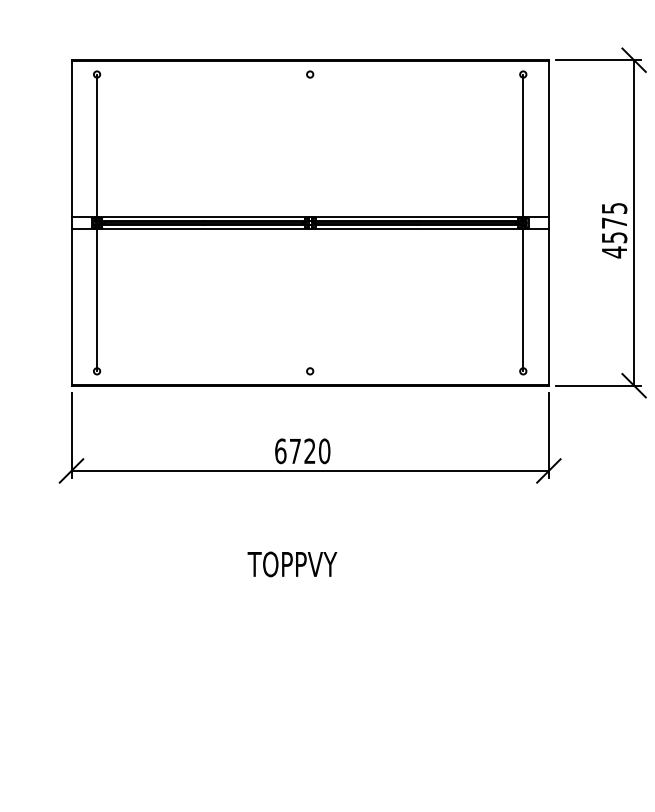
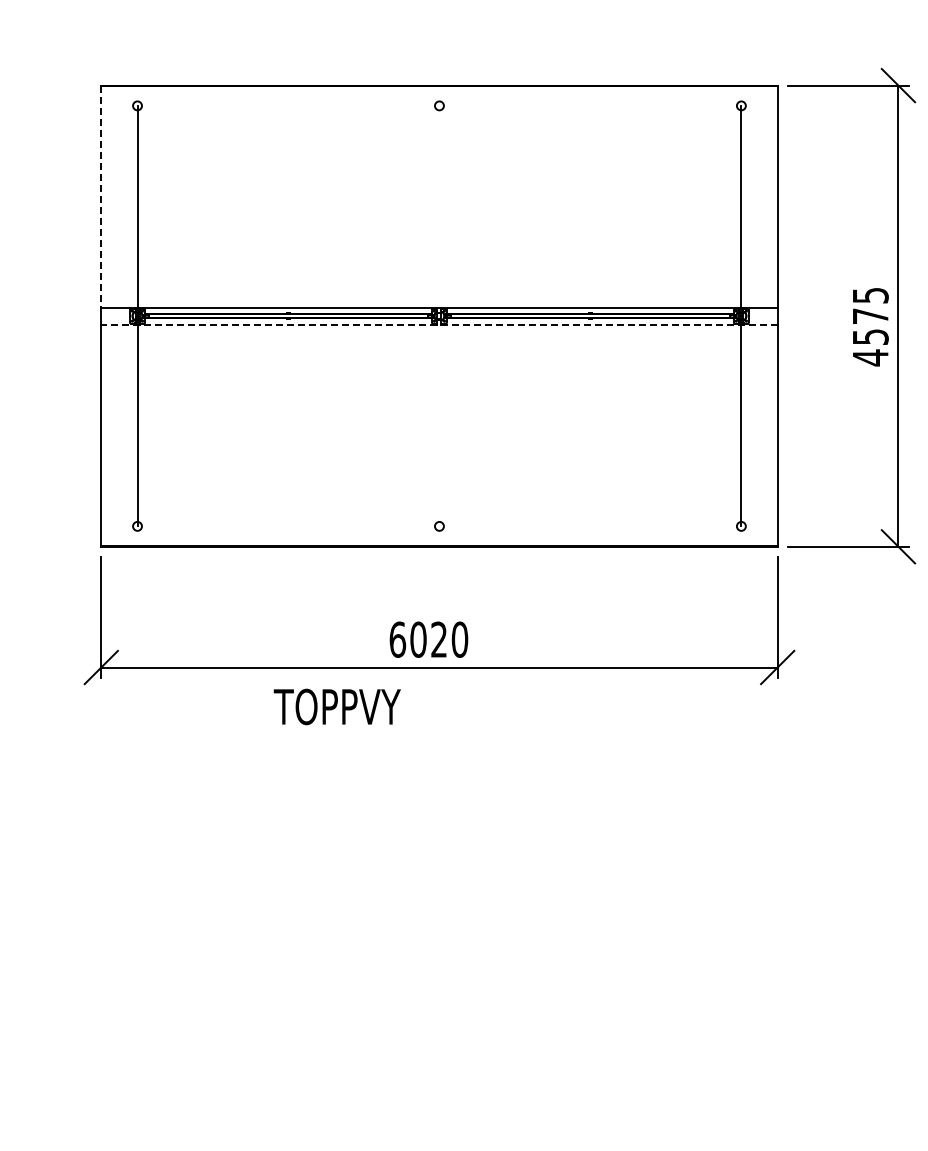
line: (71, 138) -> (101, 196), solid -> dashed
line: (309, 228) -> (438, 324), solid -> dashed
text: (295, 451) -> (418, 639), 6720 -> 6020
text: (291, 564) -> (336, 706), moved

